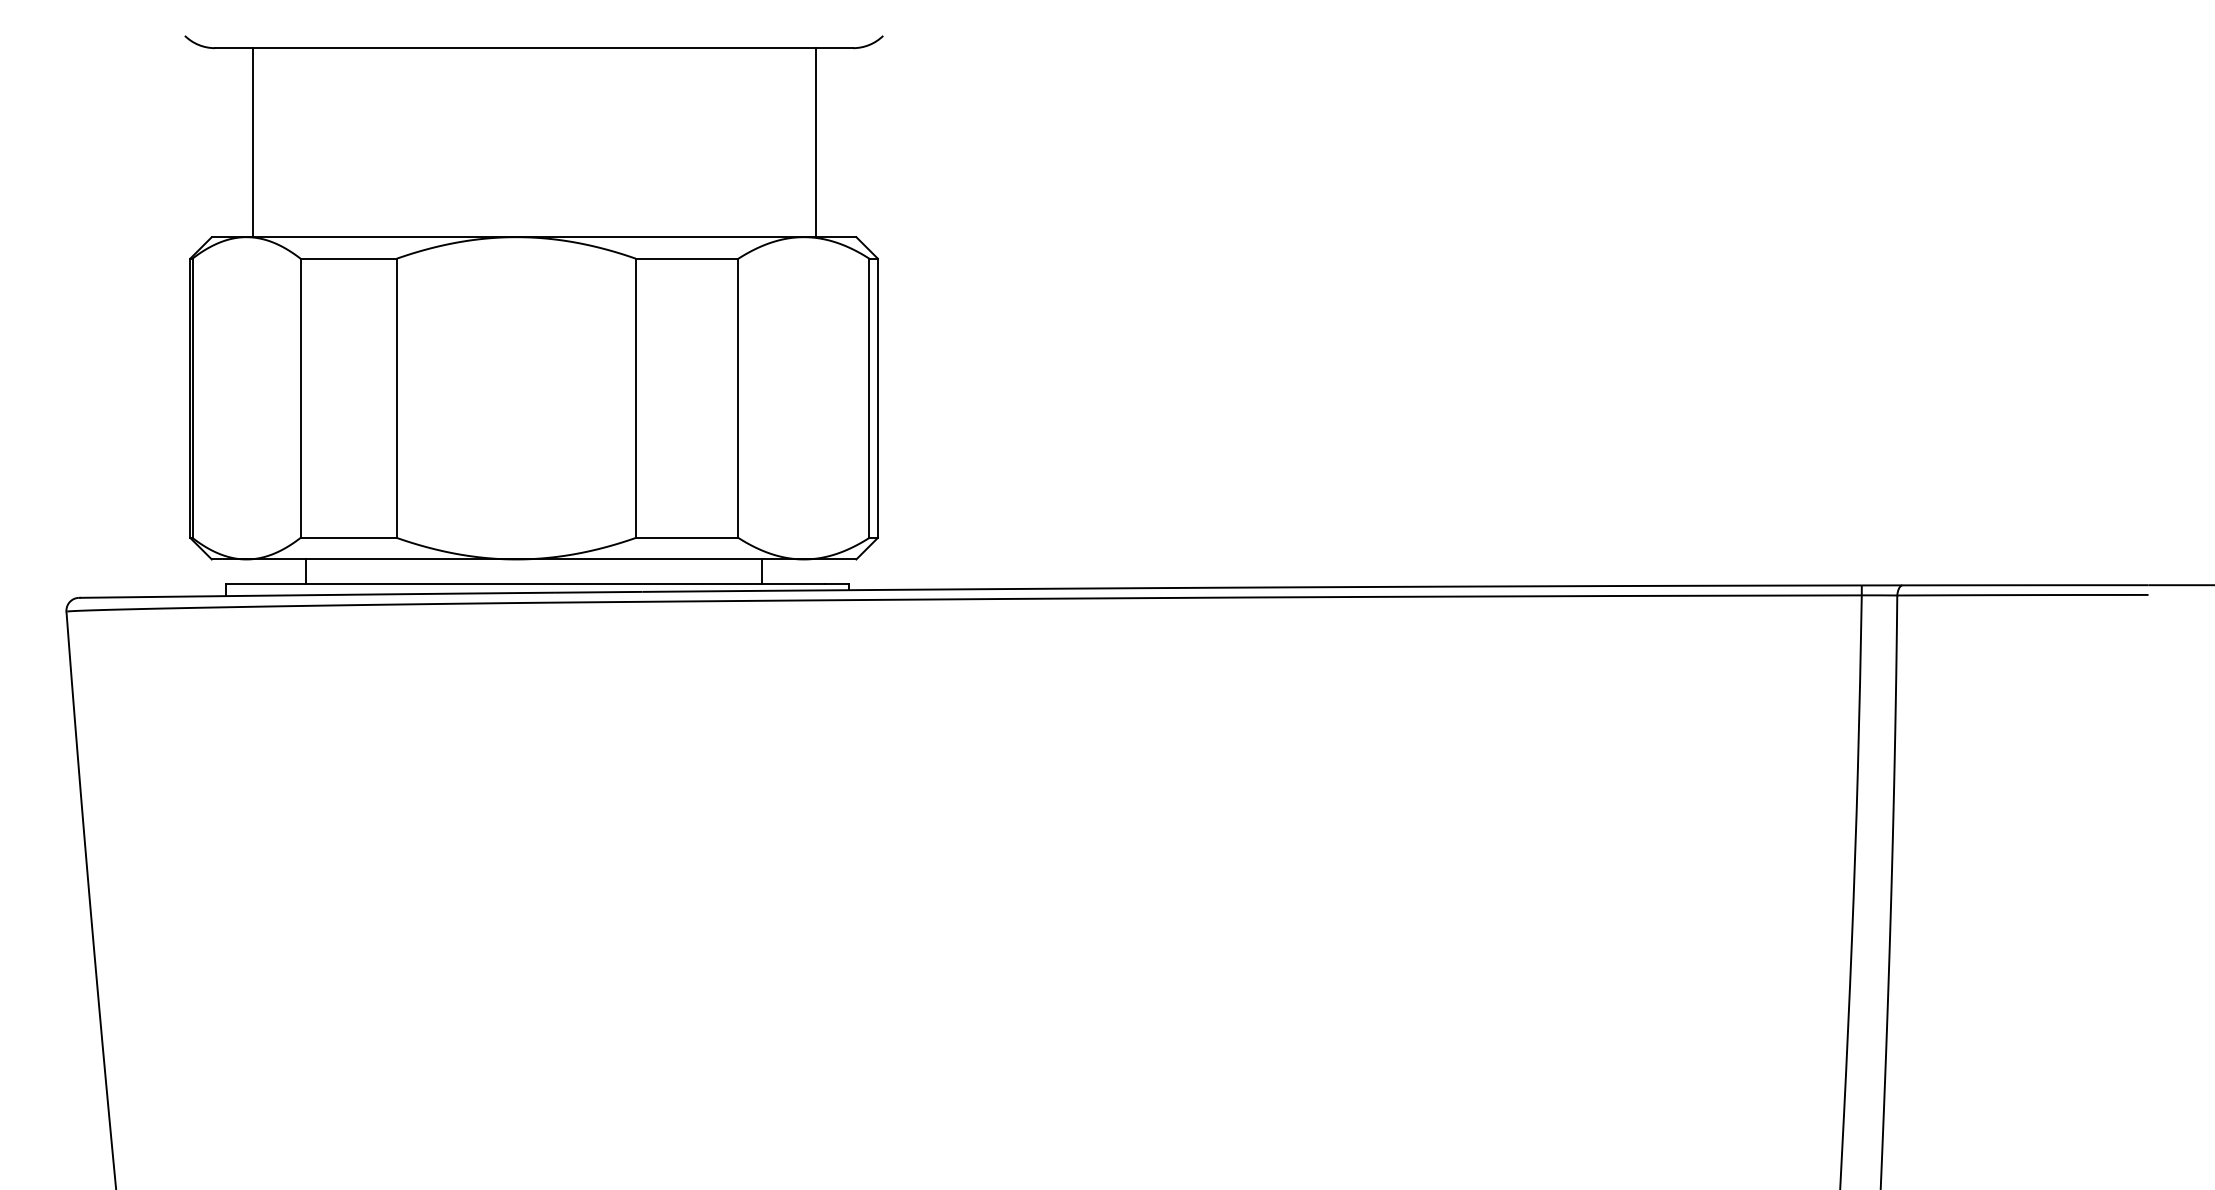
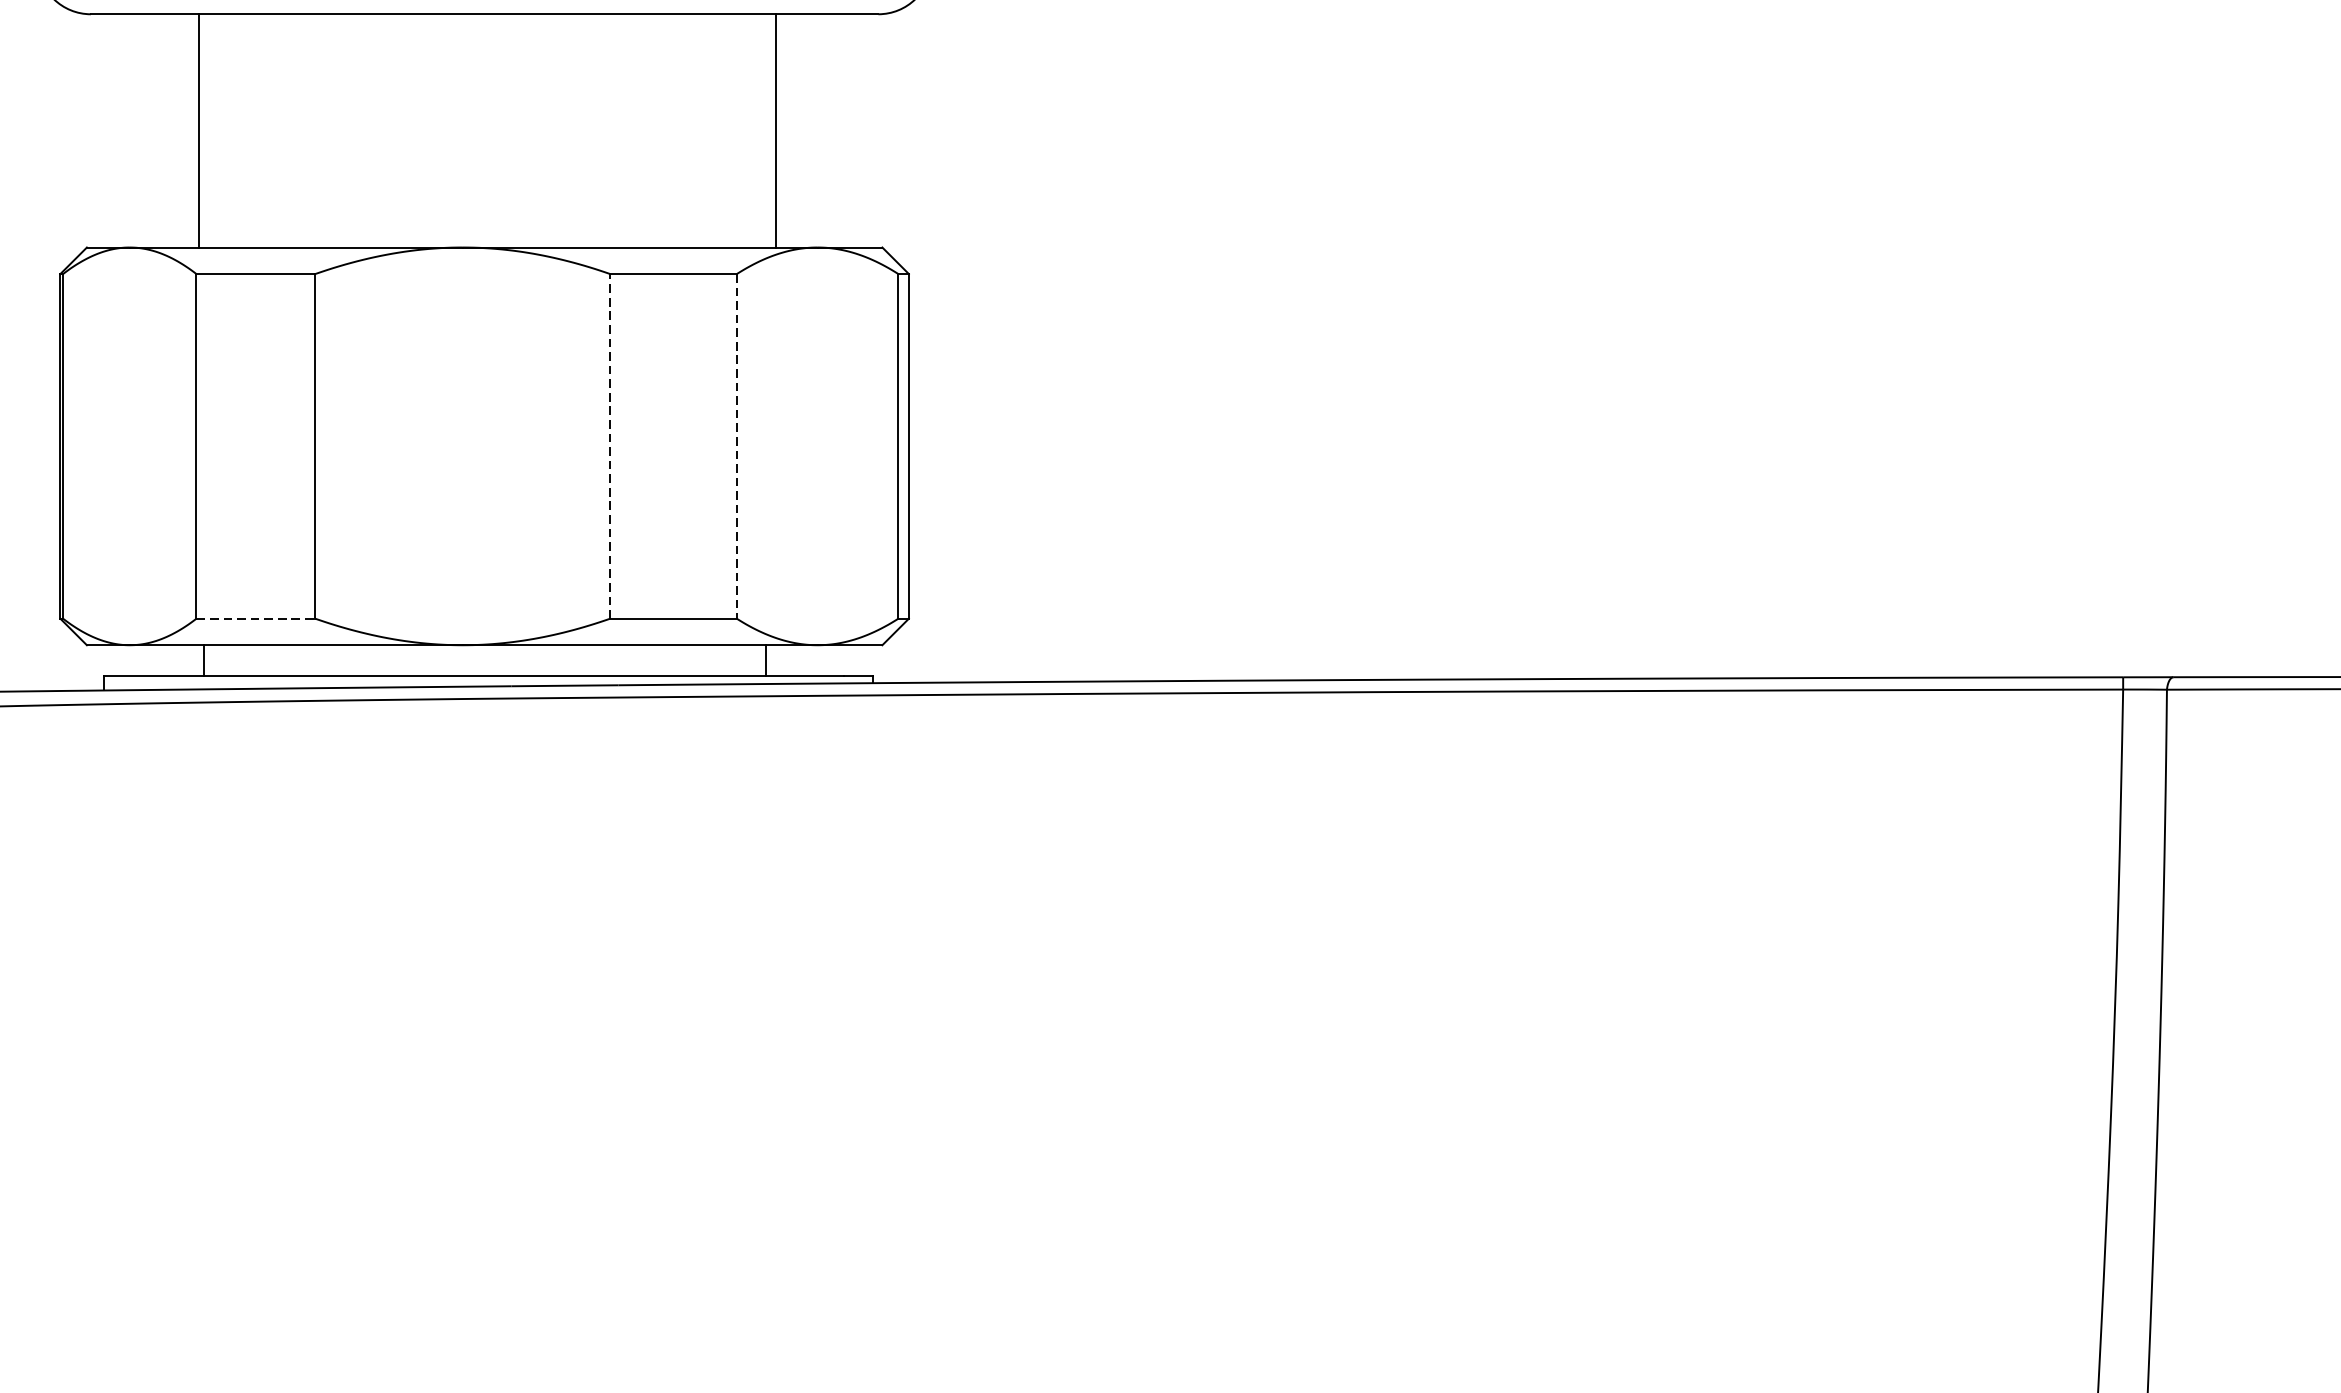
line: (252, 142) -> (198, 130), moved
line: (815, 142) -> (776, 130), moved
line: (635, 398) -> (609, 446), solid -> dashed
line: (738, 398) -> (736, 446), solid -> dashed
line: (349, 537) -> (256, 618), solid -> dashed

